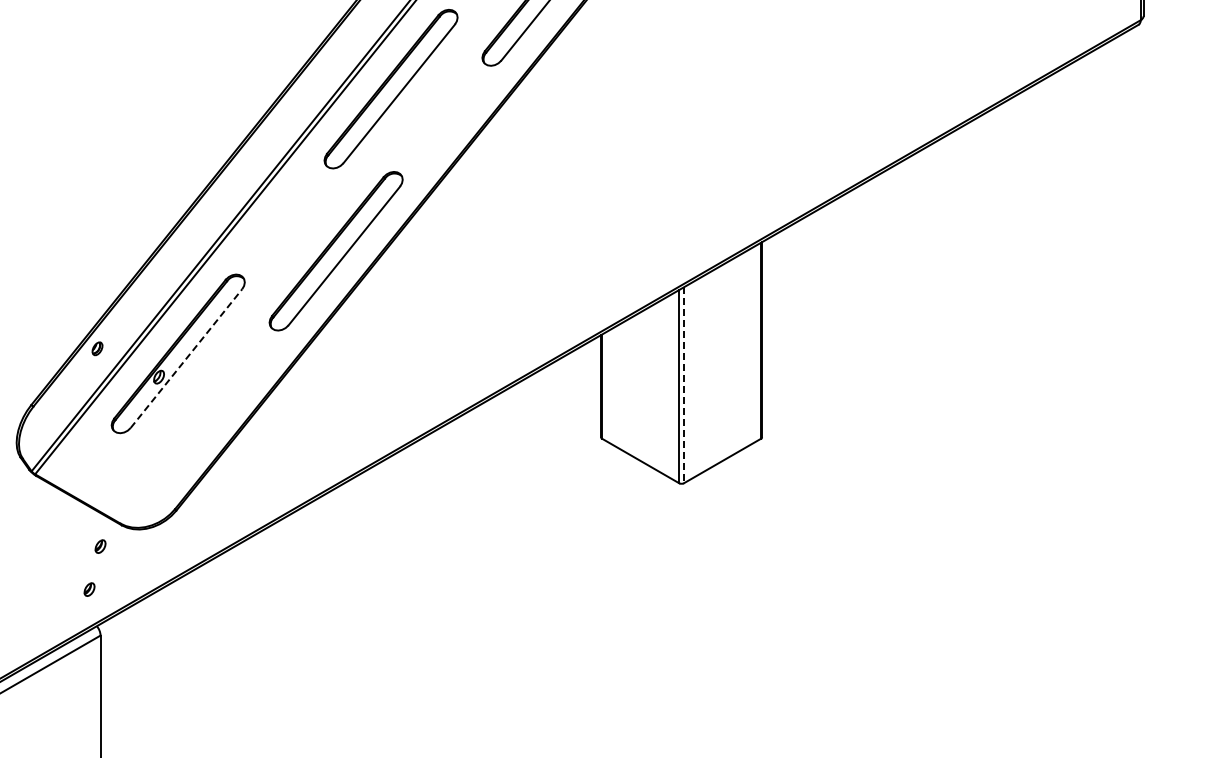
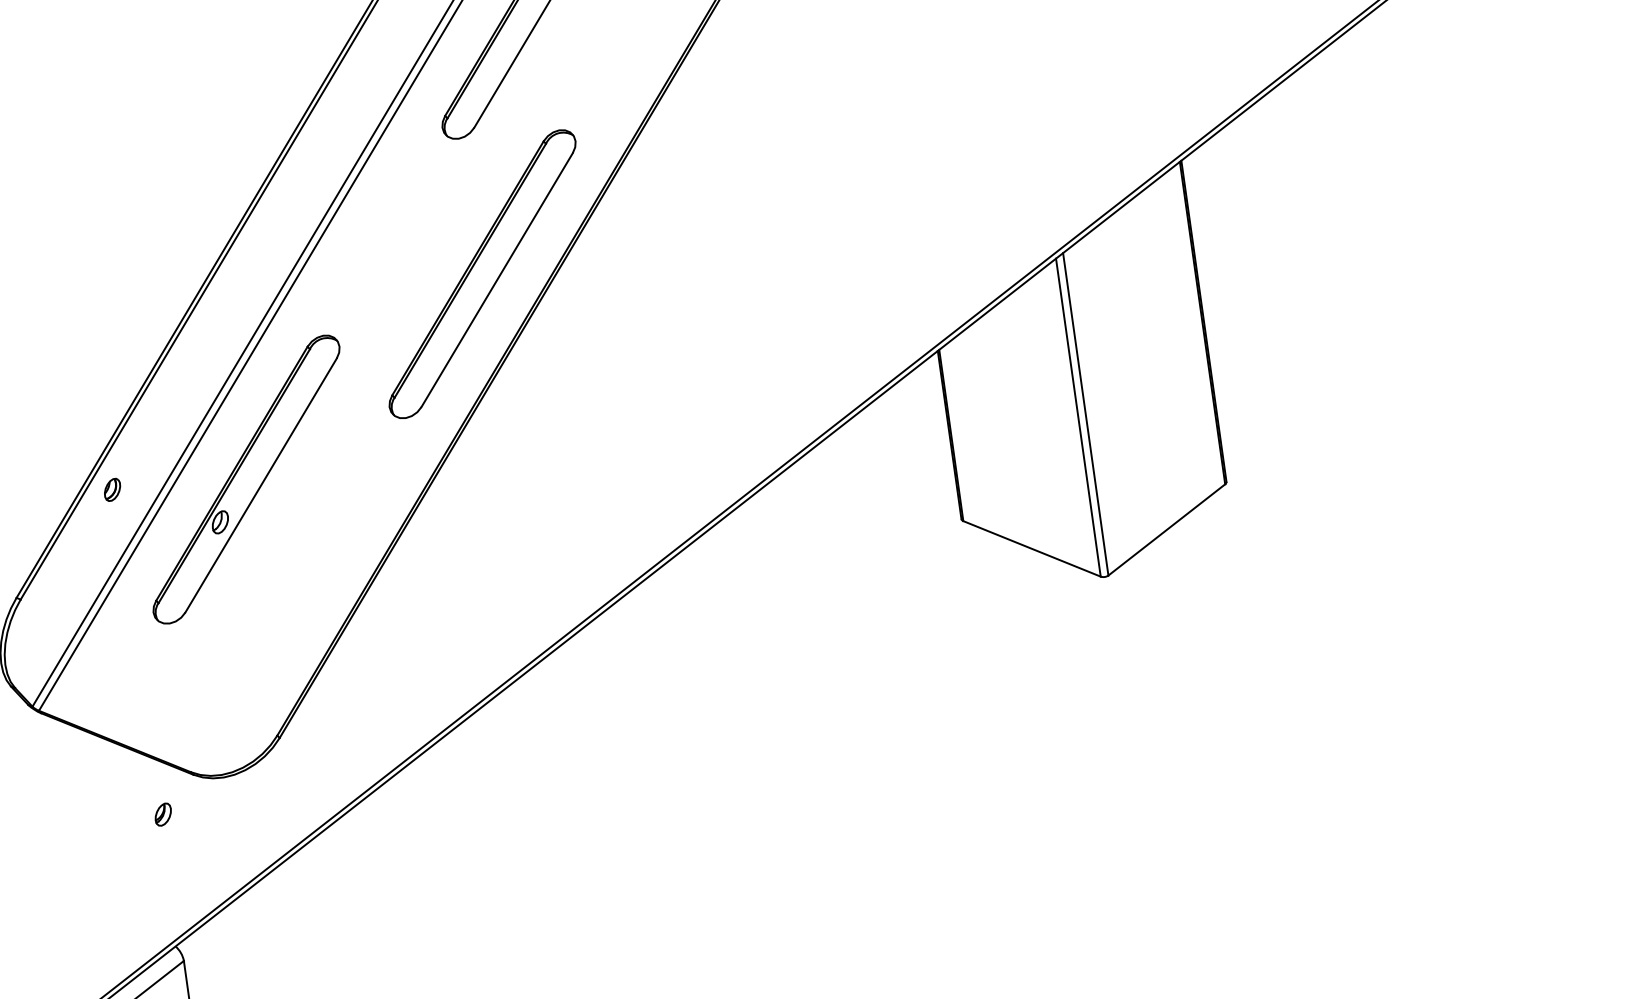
line: (186, 358) -> (261, 485), dashed -> solid
line: (683, 385) -> (1085, 414), dashed -> solid
part: (89, 589) -> (154, 887), removed

